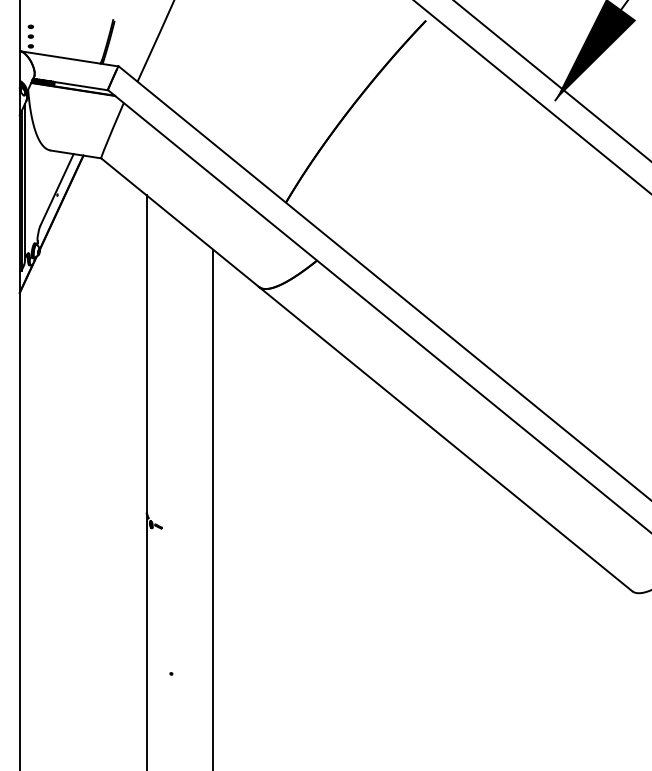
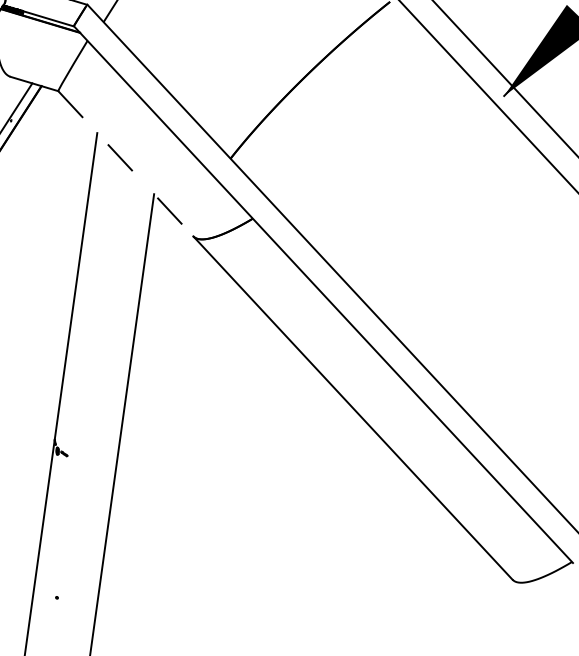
line: (180, 222) -> (126, 163), solid -> dashed

